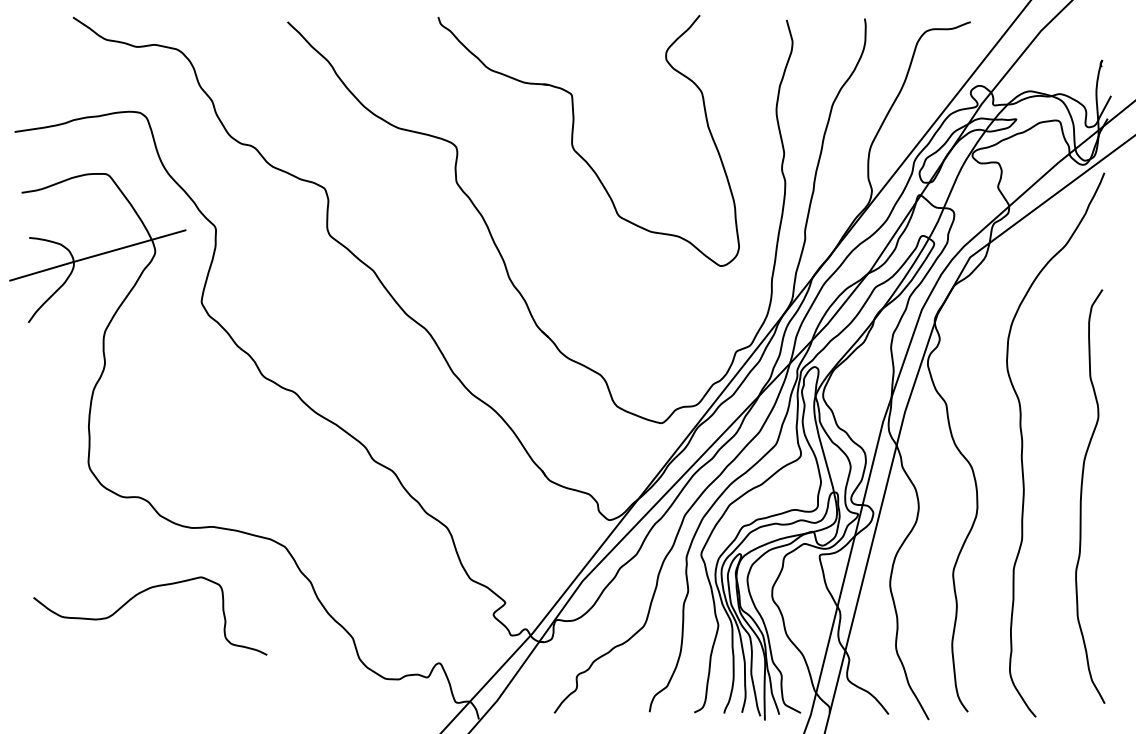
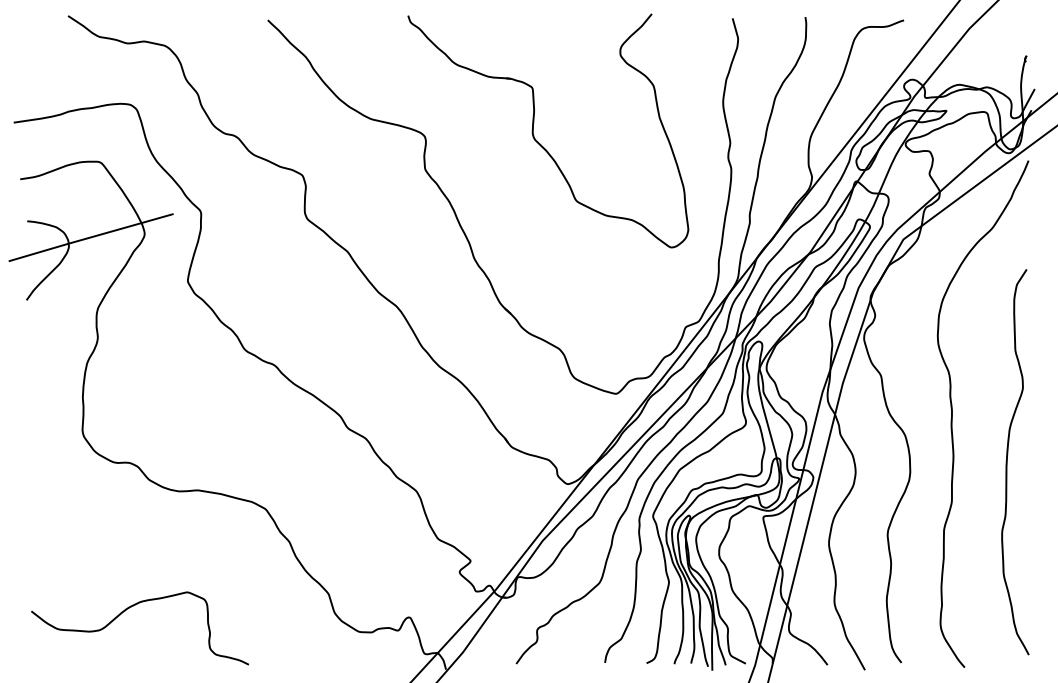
curve: (137, 595) -> (128, 609), moved

